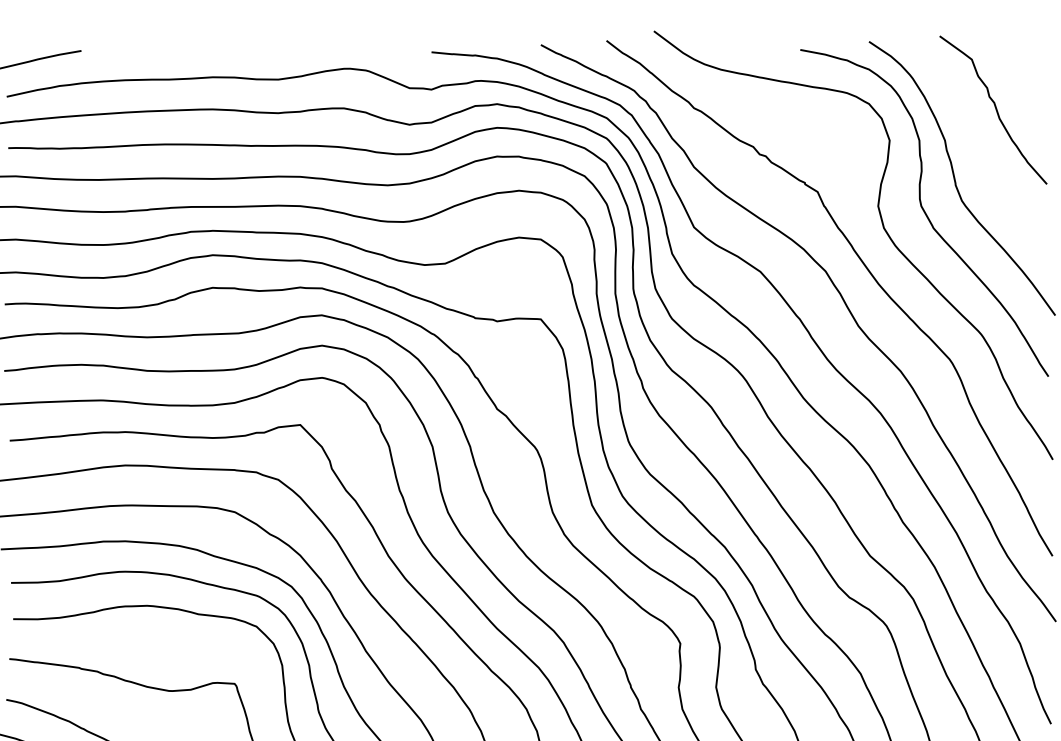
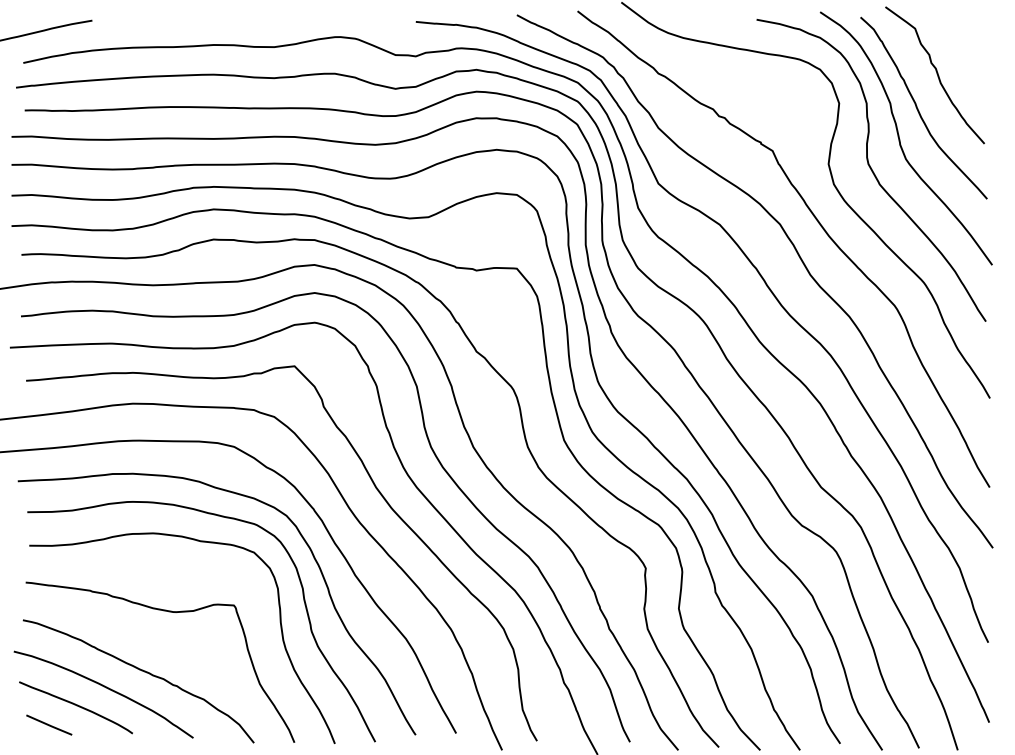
curve: (976, 148) -> (919, 110), added

